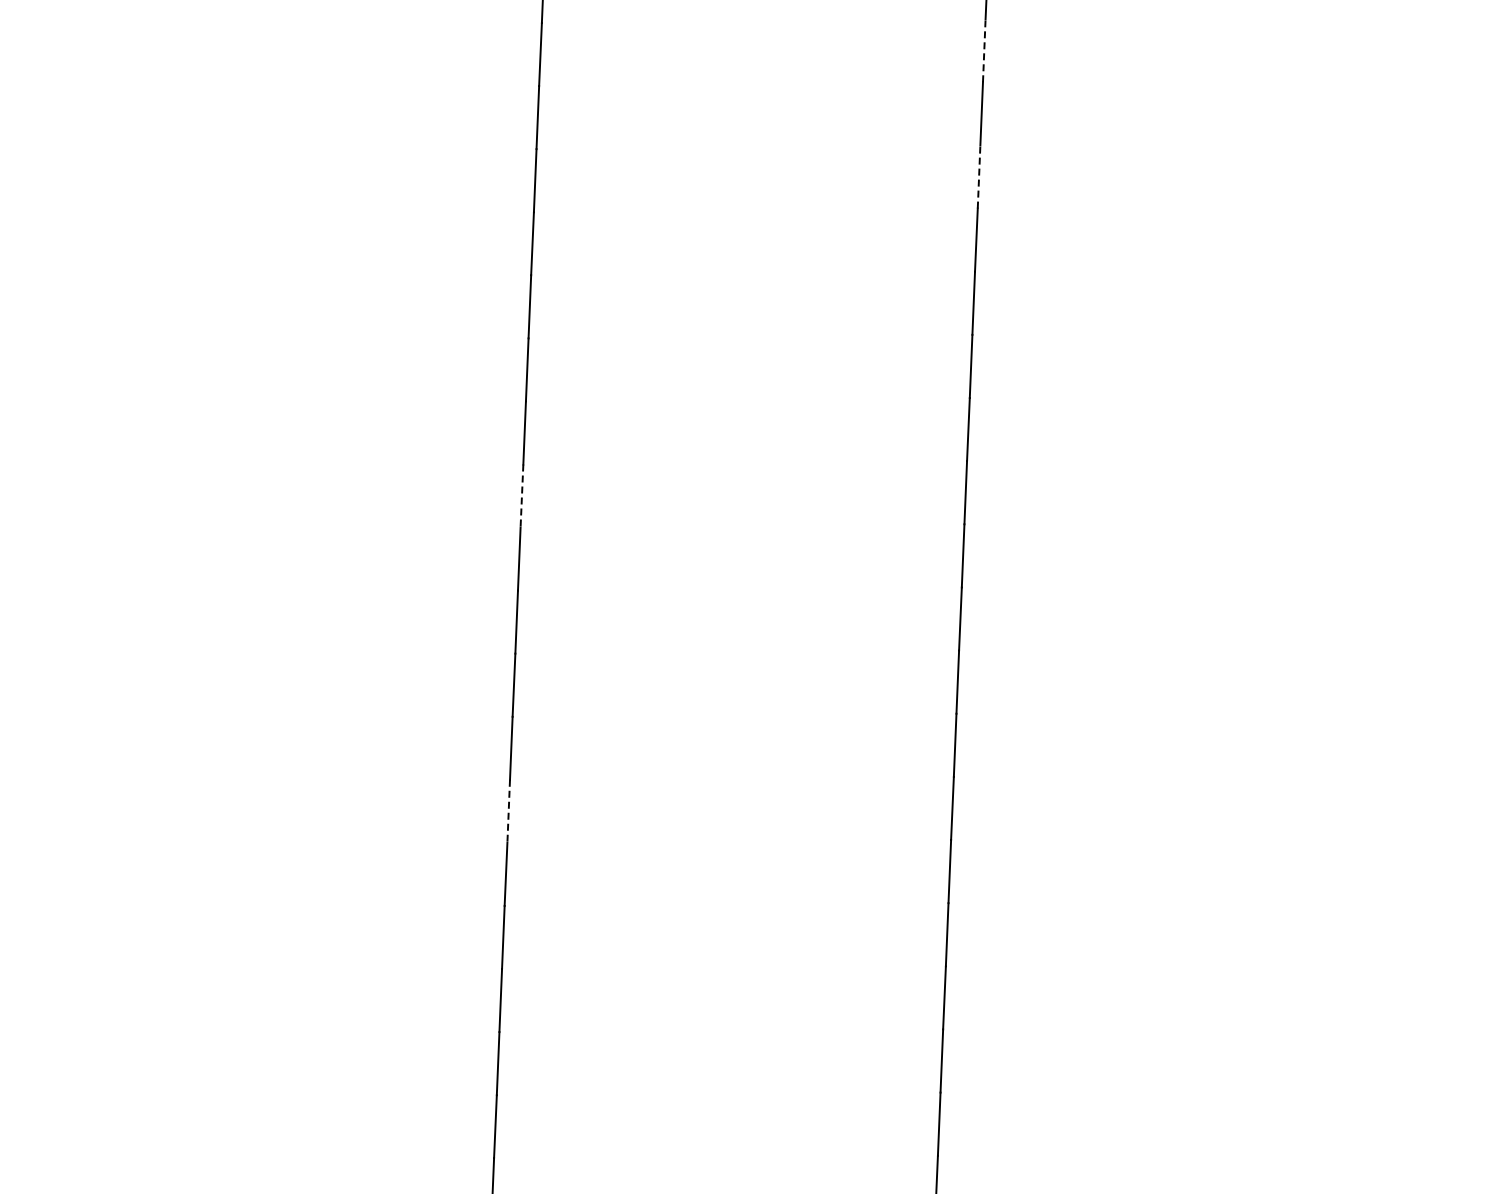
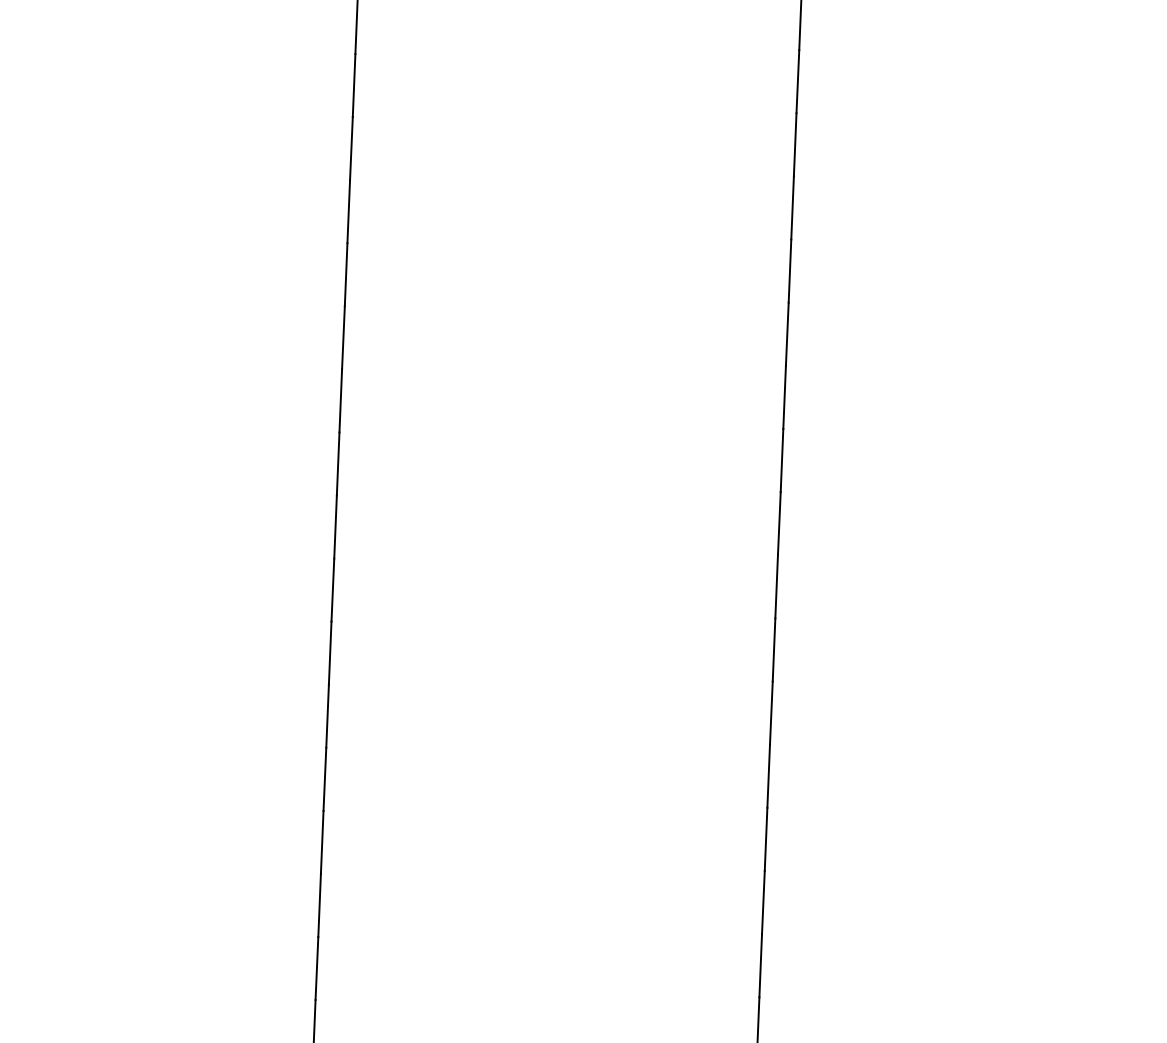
line: (984, 50) -> (795, 144), dashed -> solid
line: (979, 177) -> (790, 271), dashed -> solid
line: (521, 496) -> (332, 590), dashed -> solid
line: (508, 811) -> (319, 905), dashed -> solid

